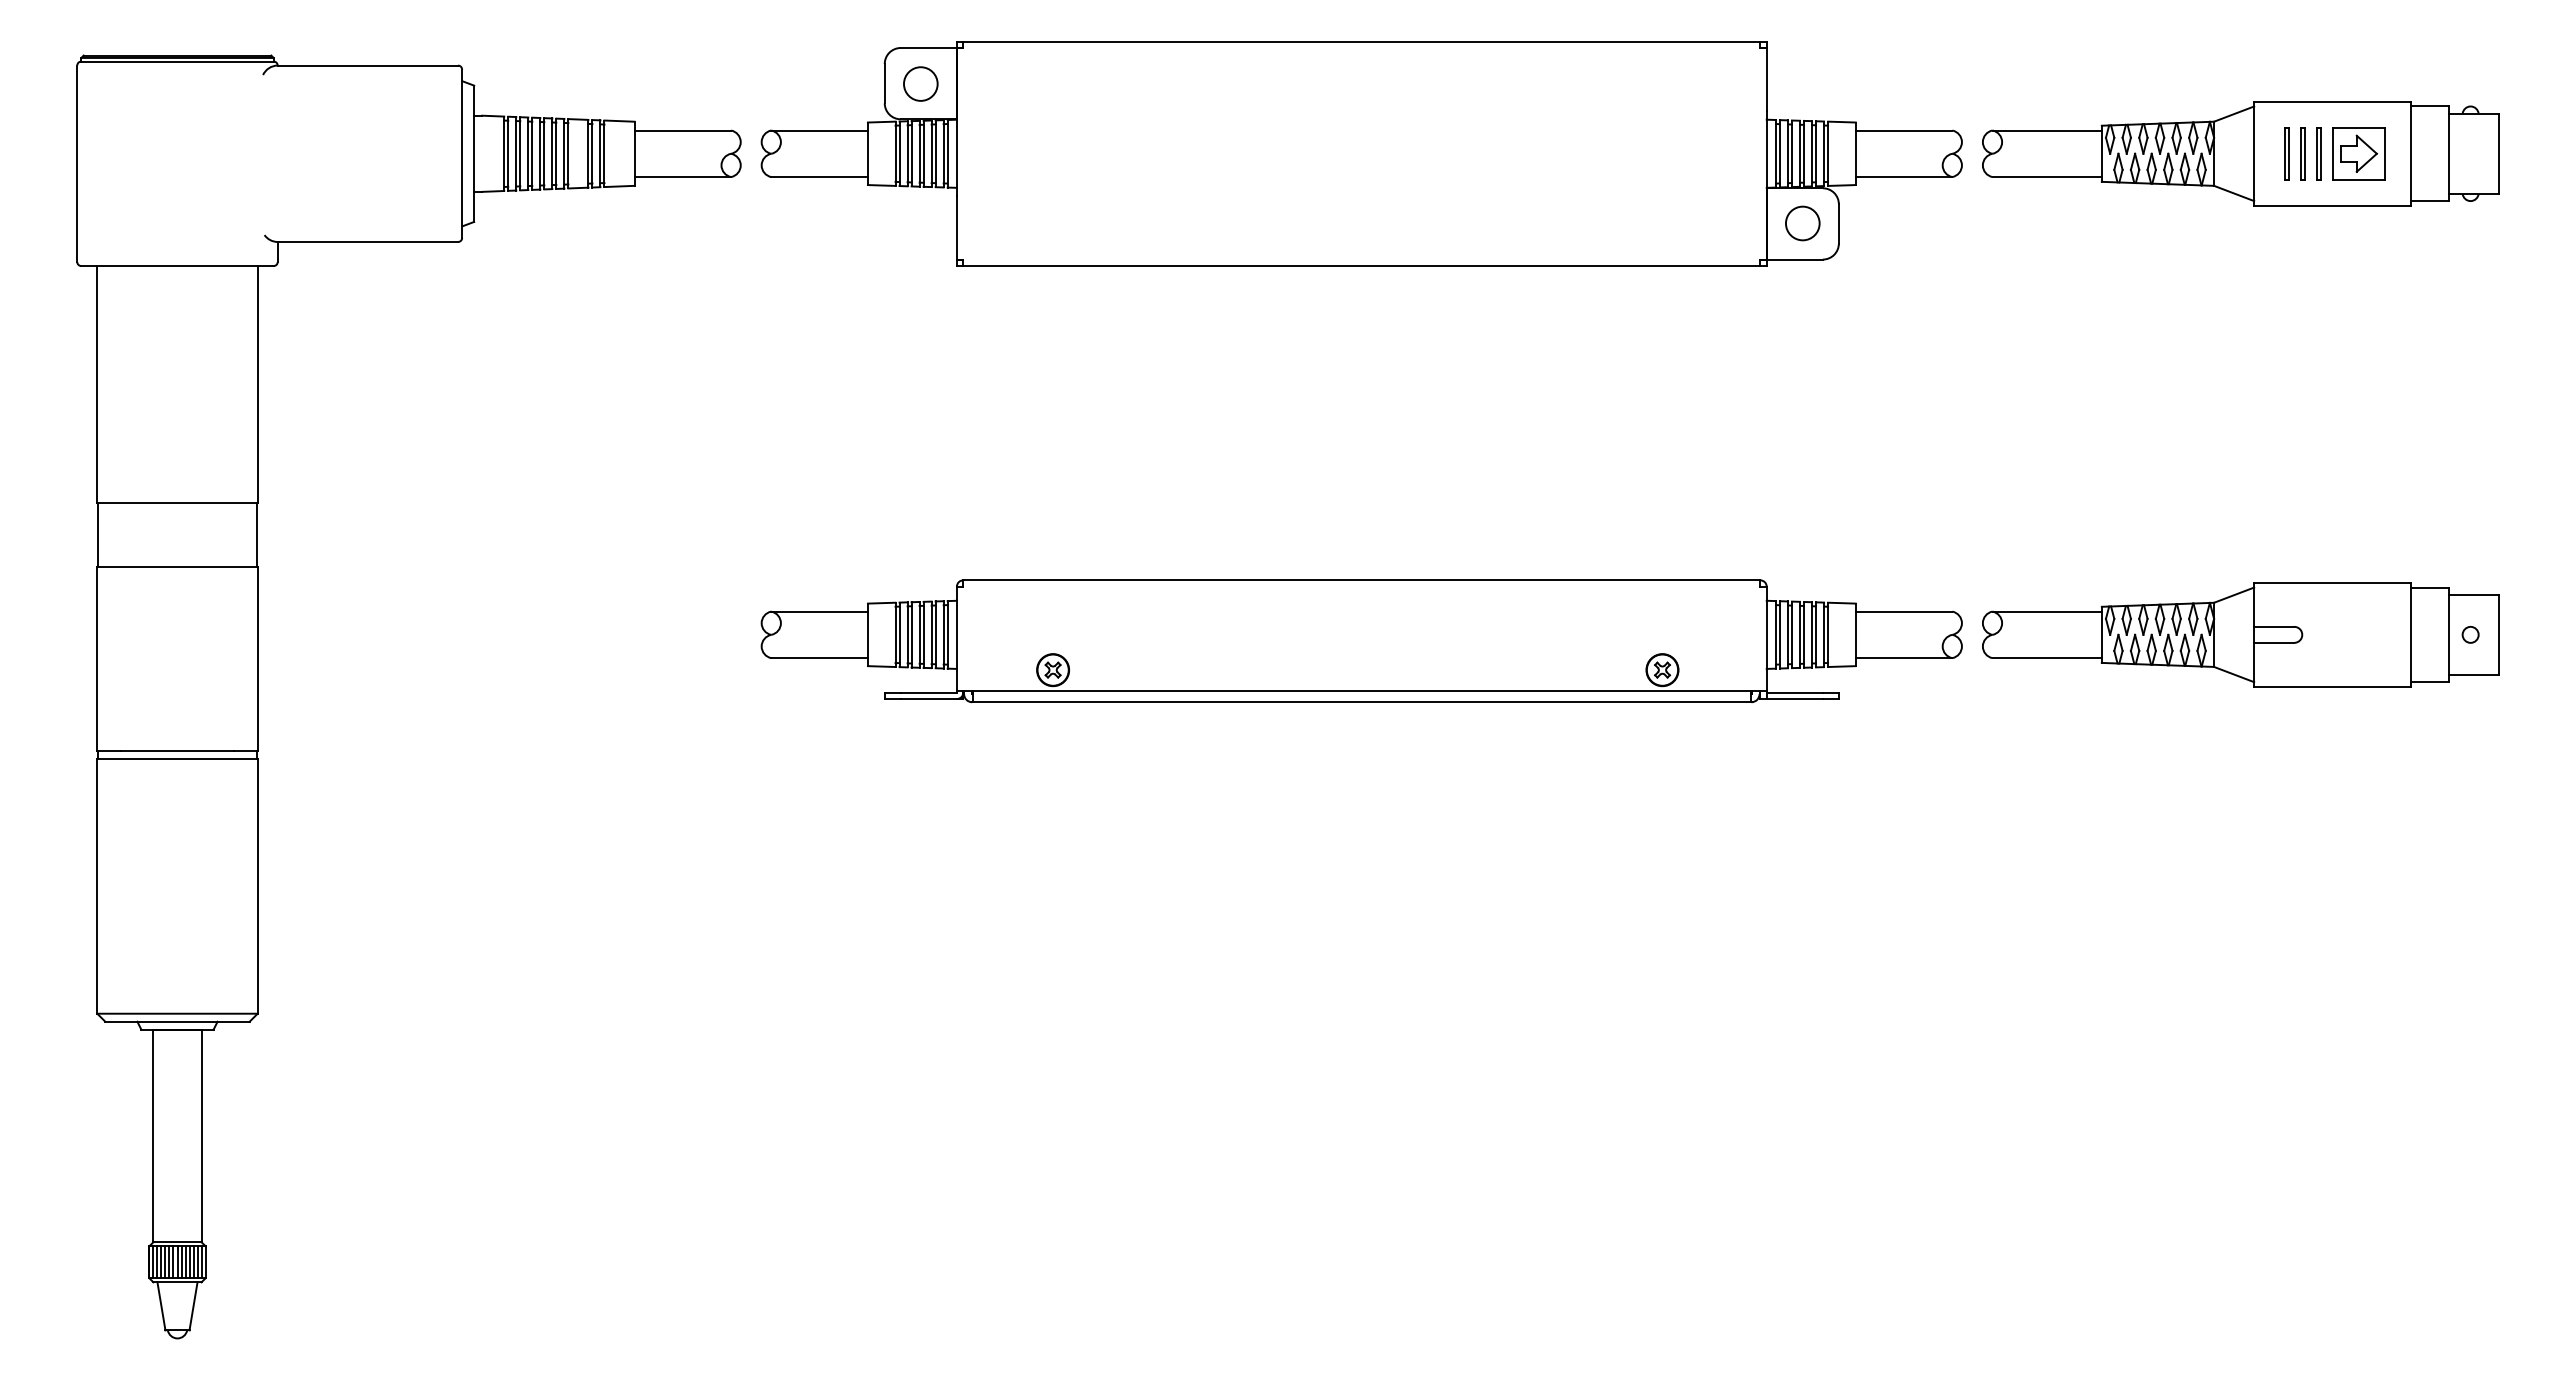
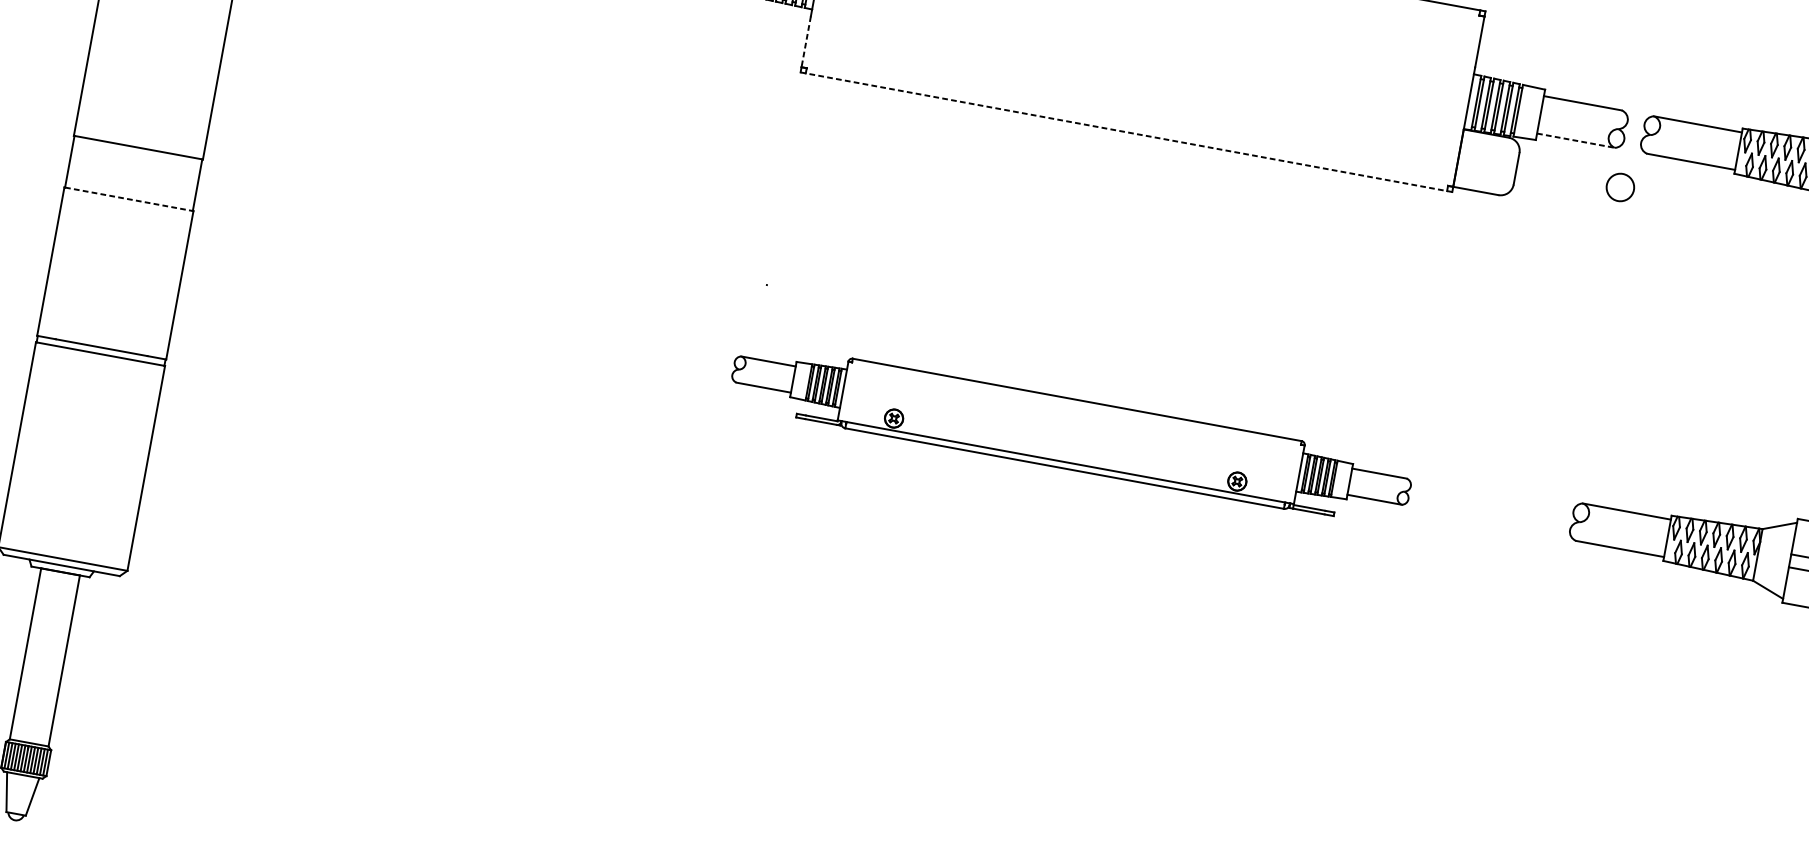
line: (1904, 177) -> (1576, 141), solid -> dashed
circle: (1802, 223) -> (1620, 187), moved
line: (956, 227) -> (805, 41), solid -> dashed
line: (1361, 266) -> (1126, 132), solid -> dashed
line: (178, 566) -> (129, 199), solid -> dashed
part: (1361, 641) -> (1070, 434), size x0.7

